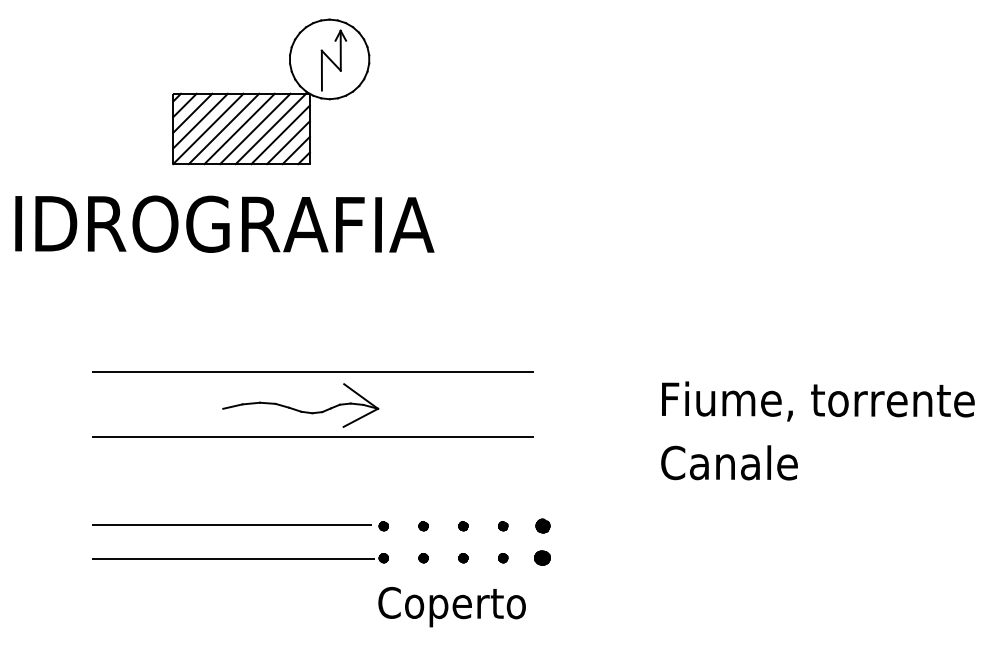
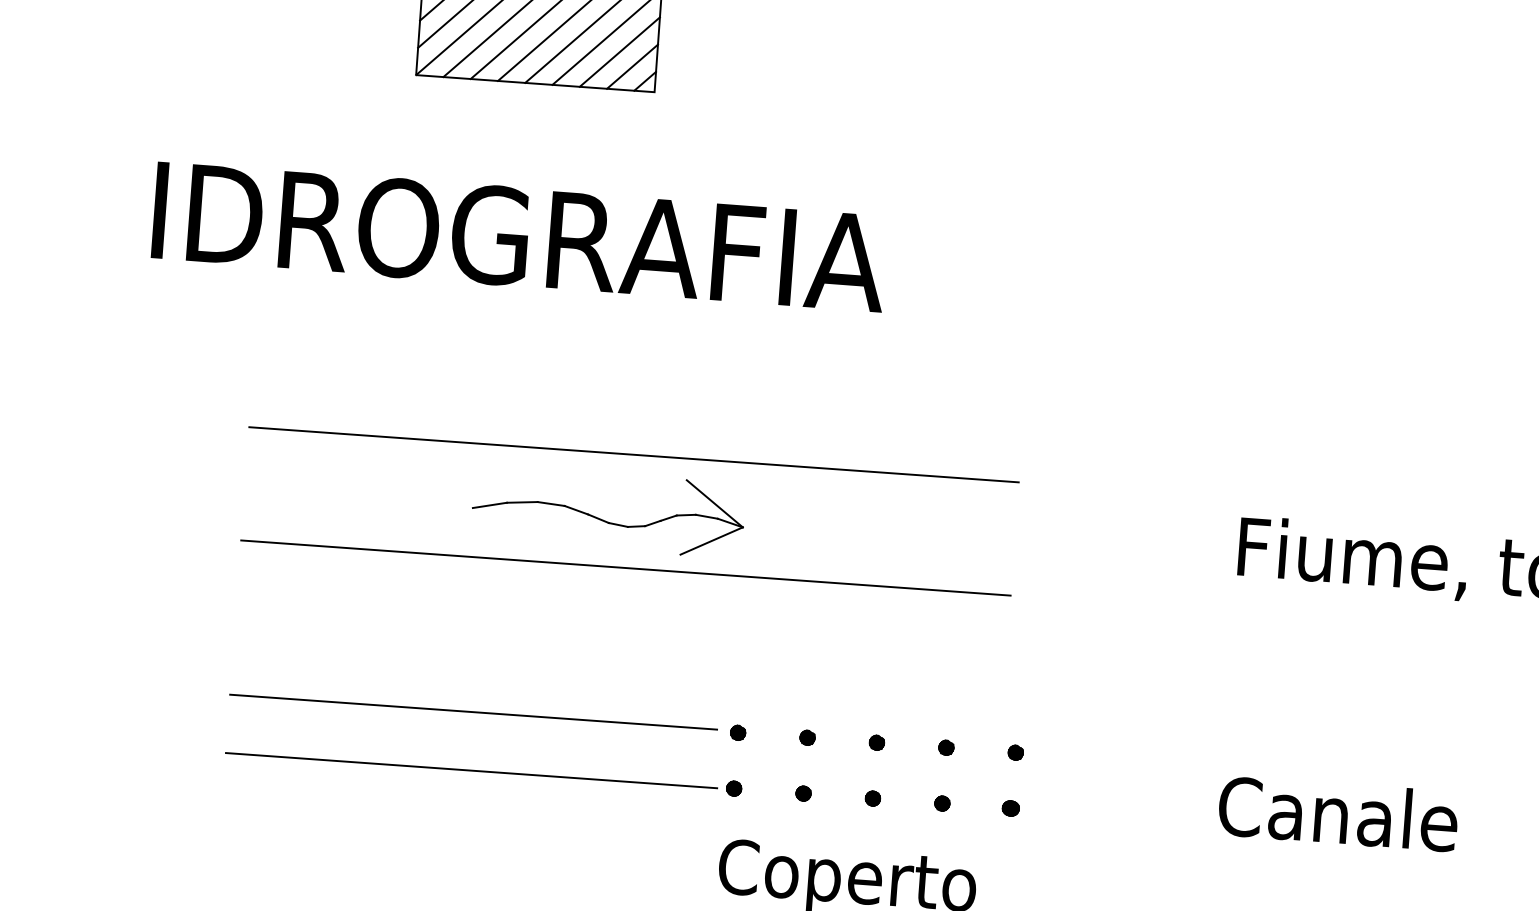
text: (224, 223) -> (519, 235), moved
text: (729, 462) -> (1338, 813), moved
part: (542, 526) -> (1014, 753), size x0.62
part: (542, 558) -> (1010, 808), size x0.62

